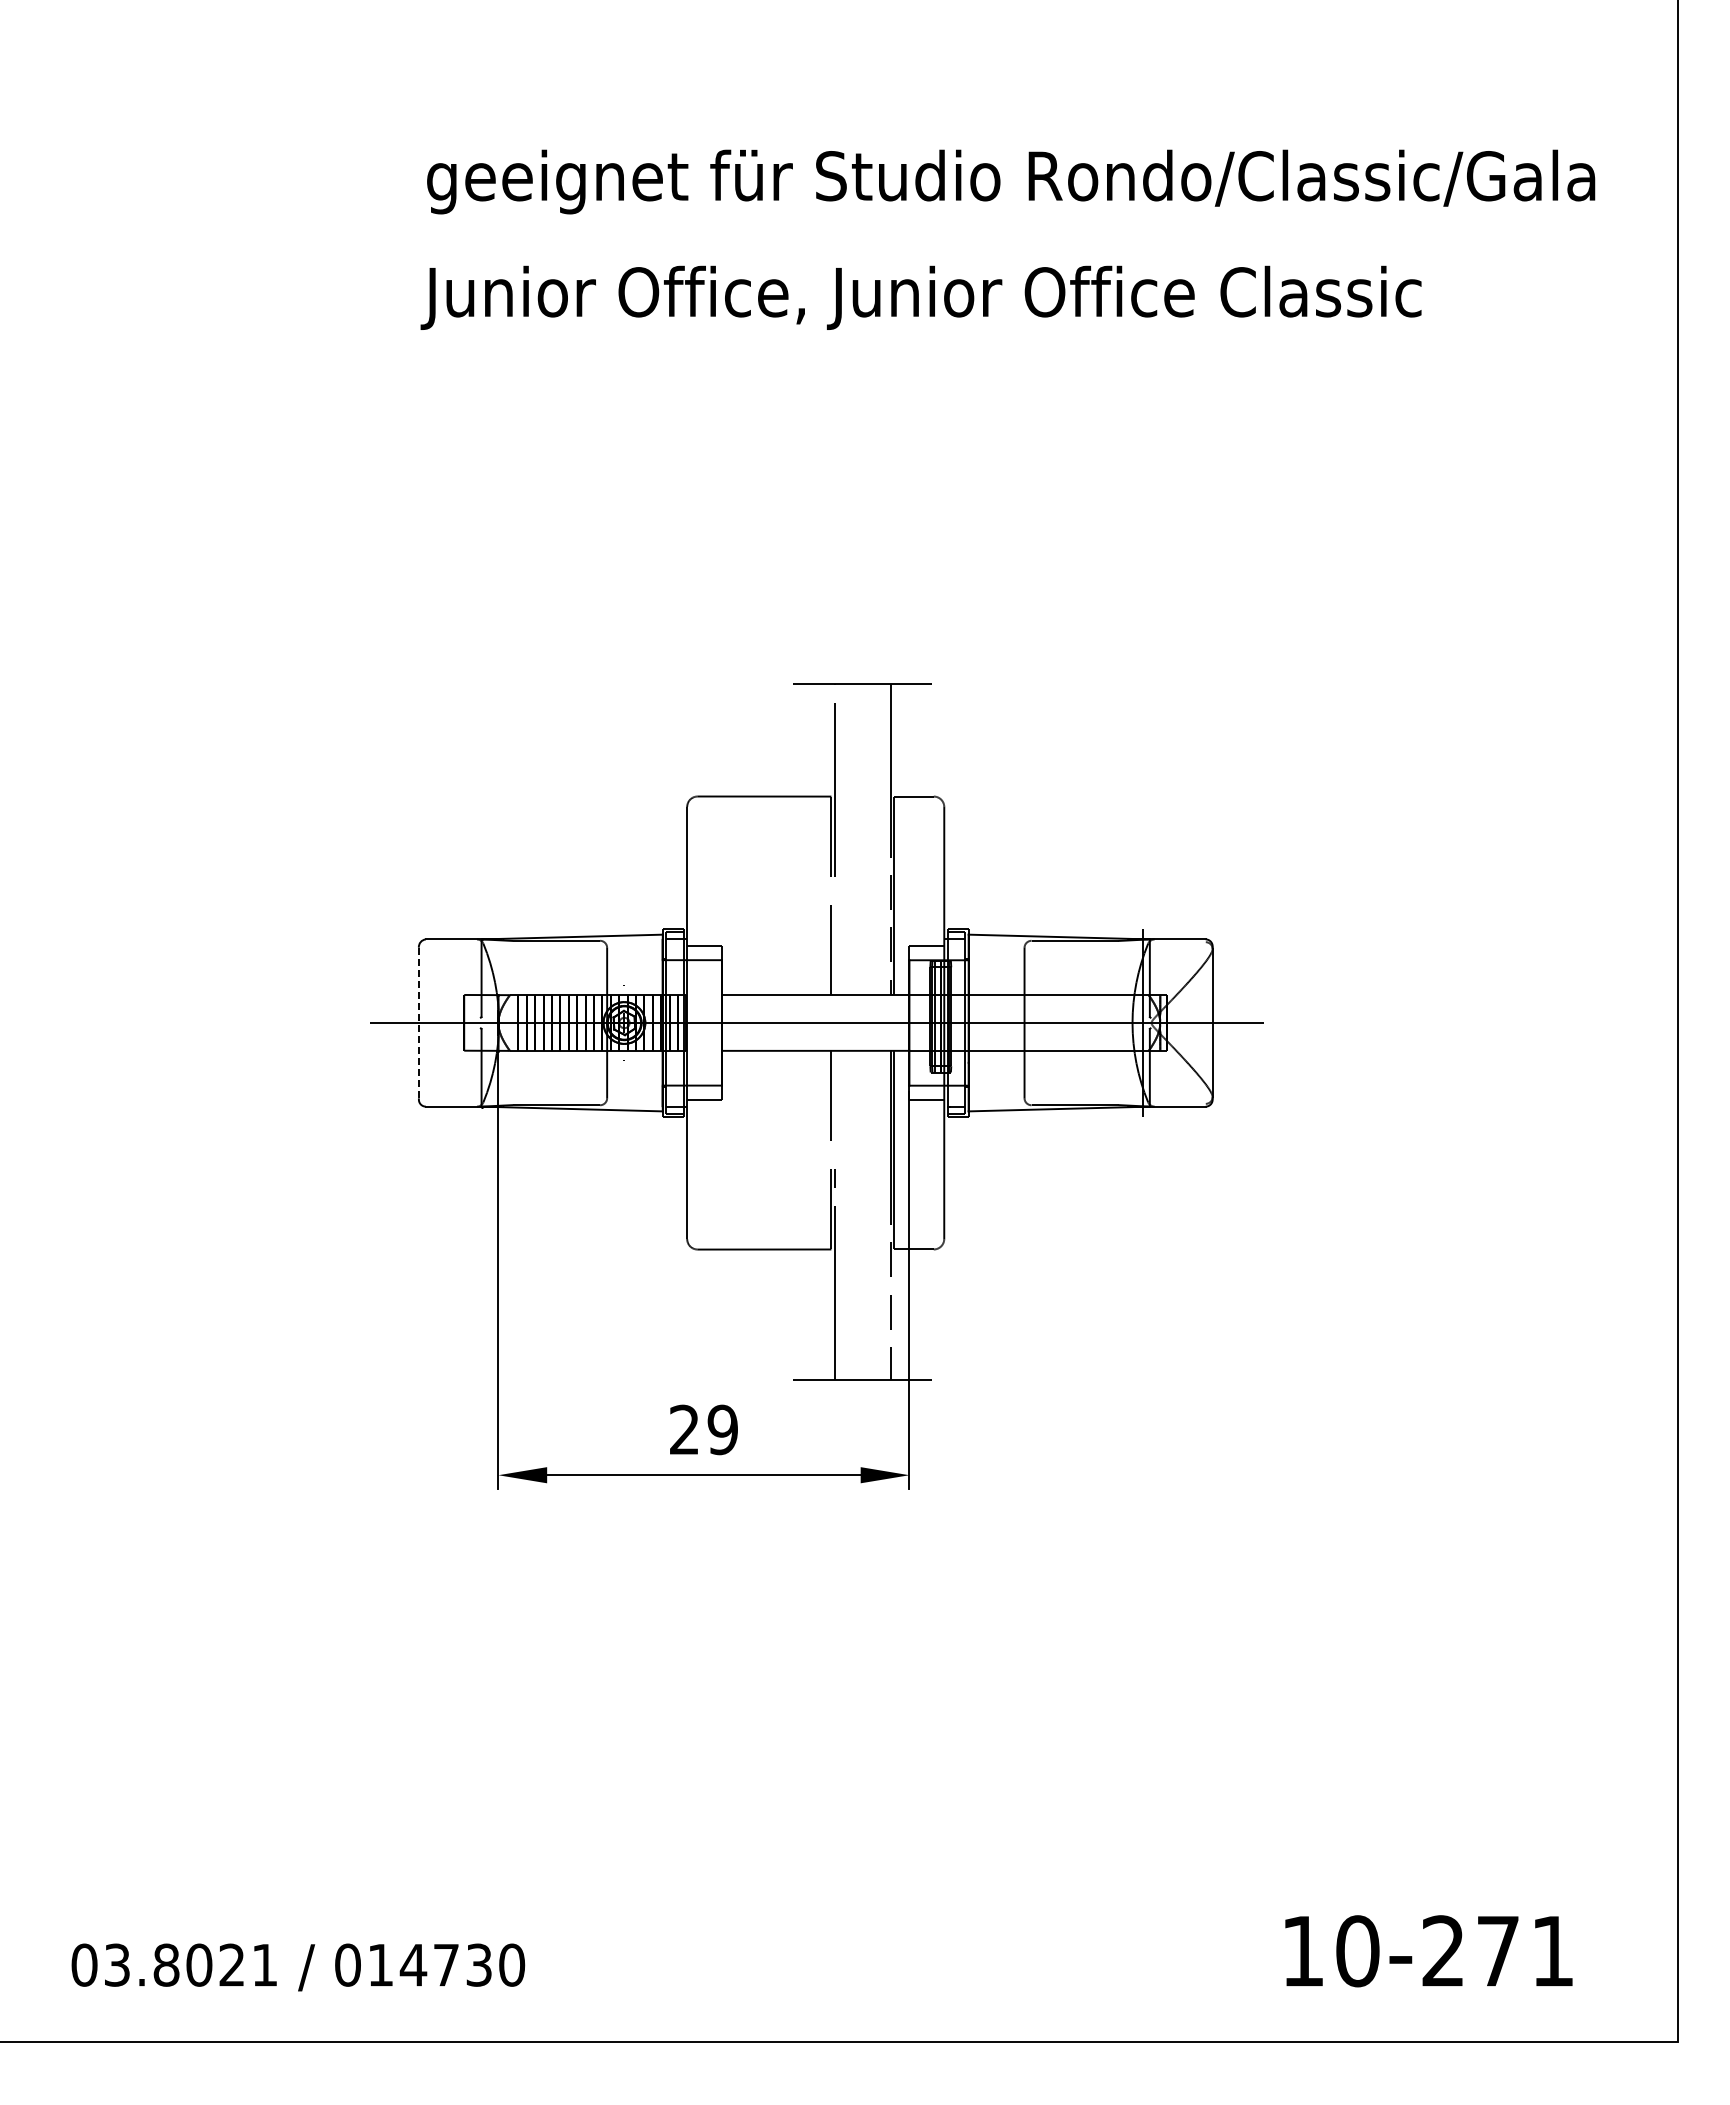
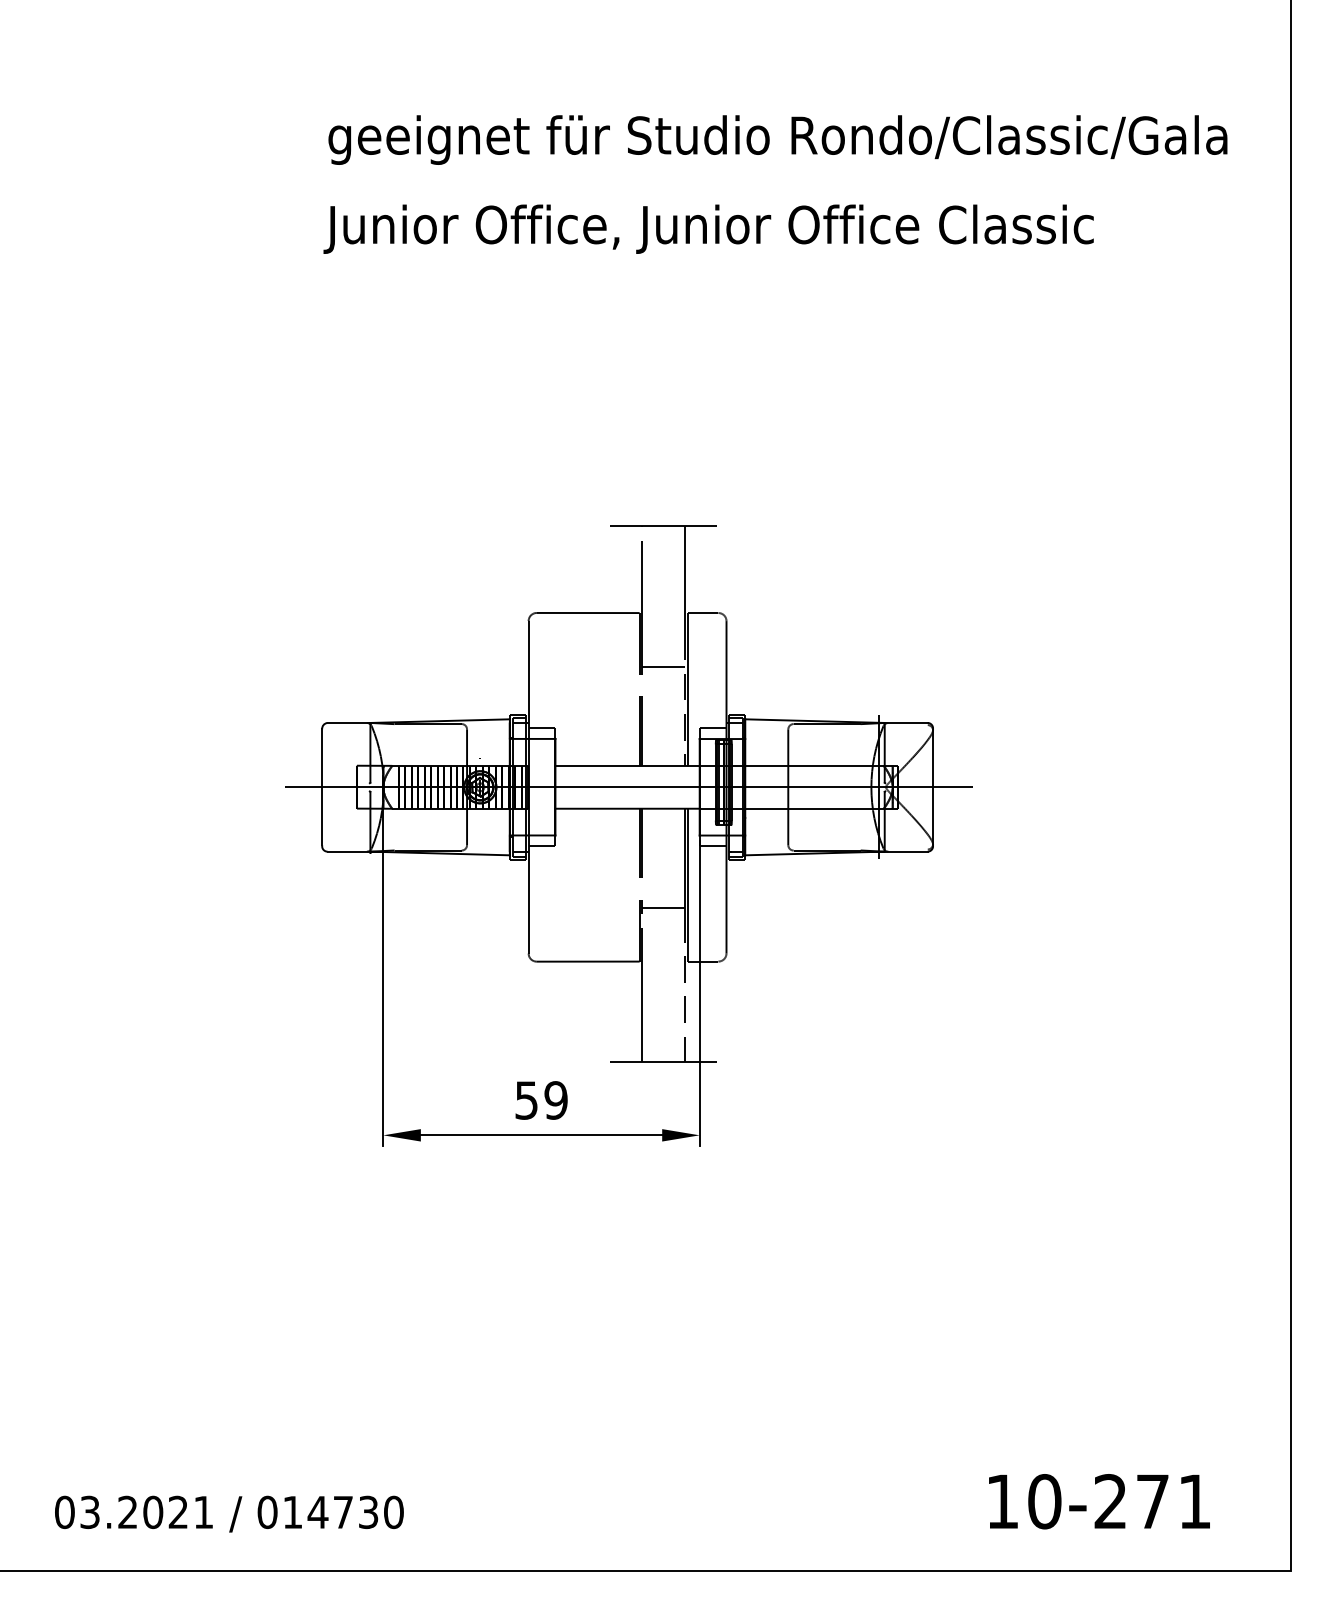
line: (862, 866) -> (663, 666), added
line: (834, 949) -> (642, 730), added
line: (418, 1022) -> (321, 786), dashed -> solid
line: (834, 1095) -> (642, 843), added
line: (862, 1179) -> (663, 907), added
text: (684, 1429) -> (526, 1100), 29 -> 59
text: (166, 1964) -> (127, 1511), 03.8021 -> 03.2021

